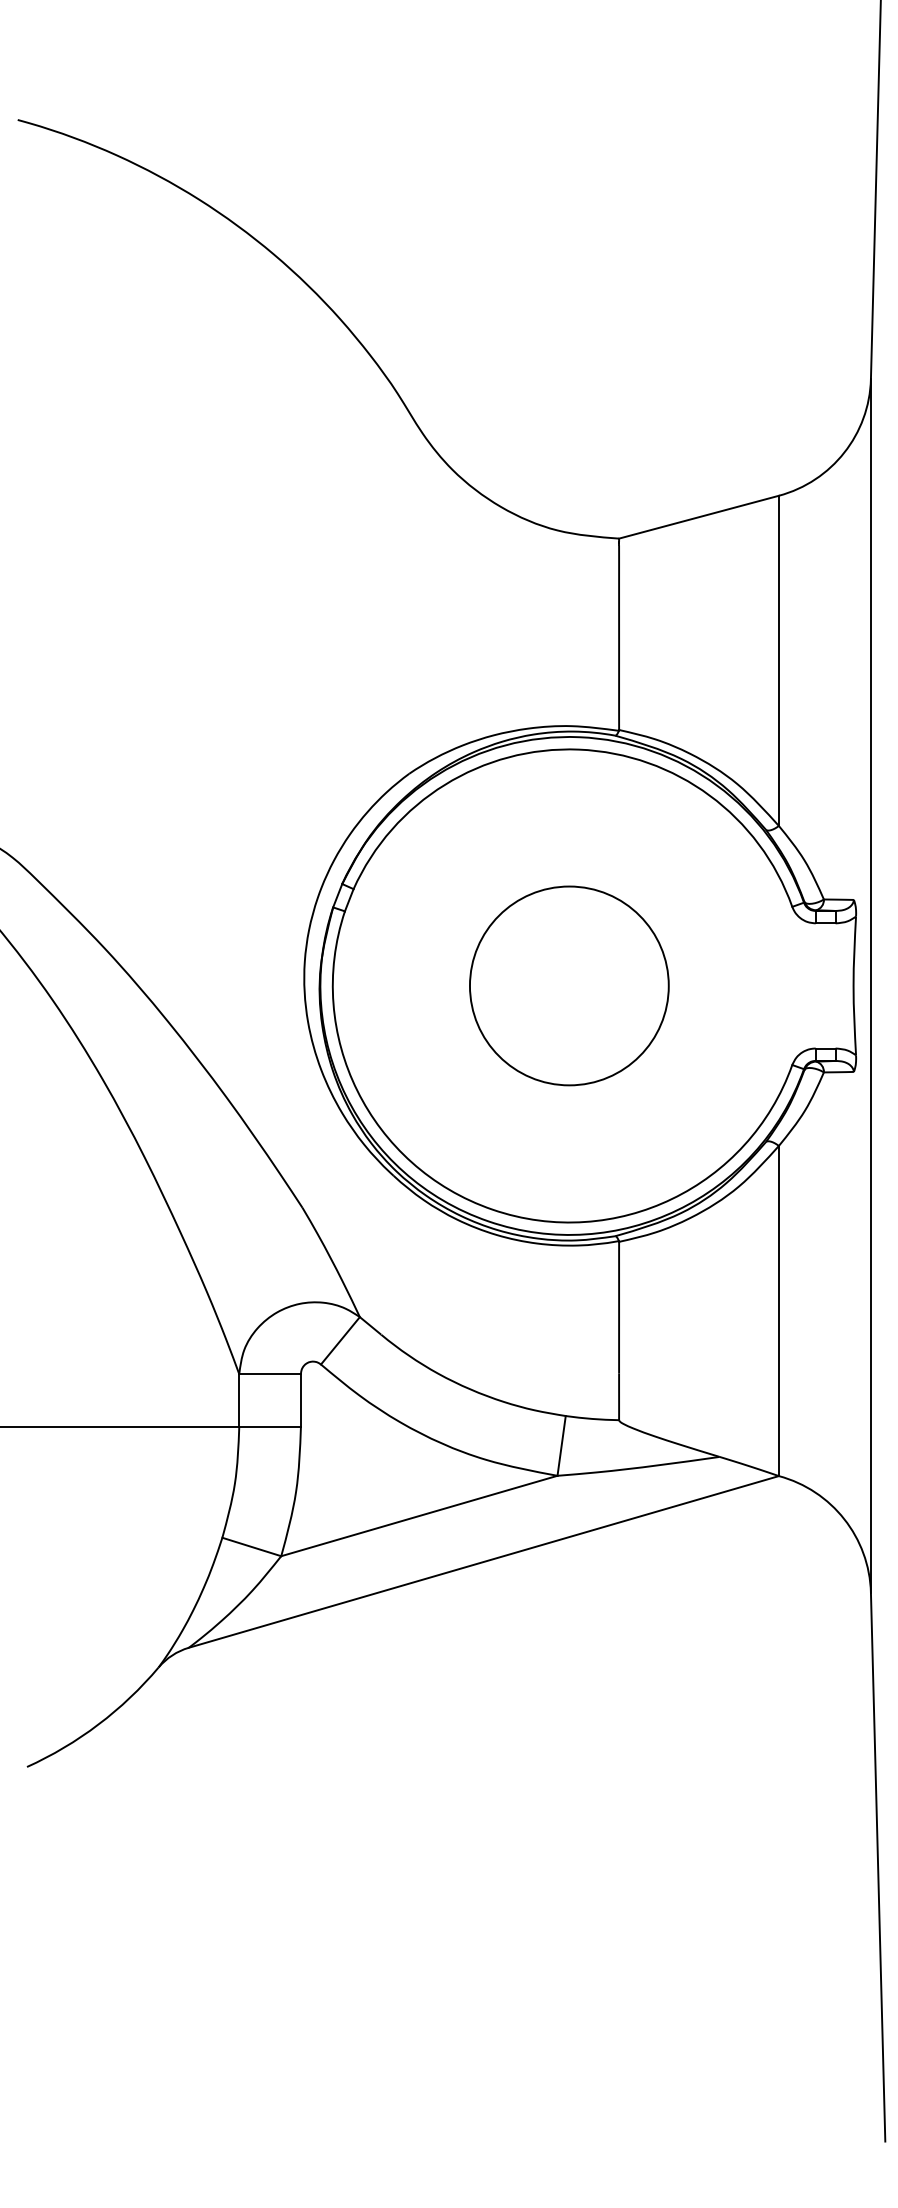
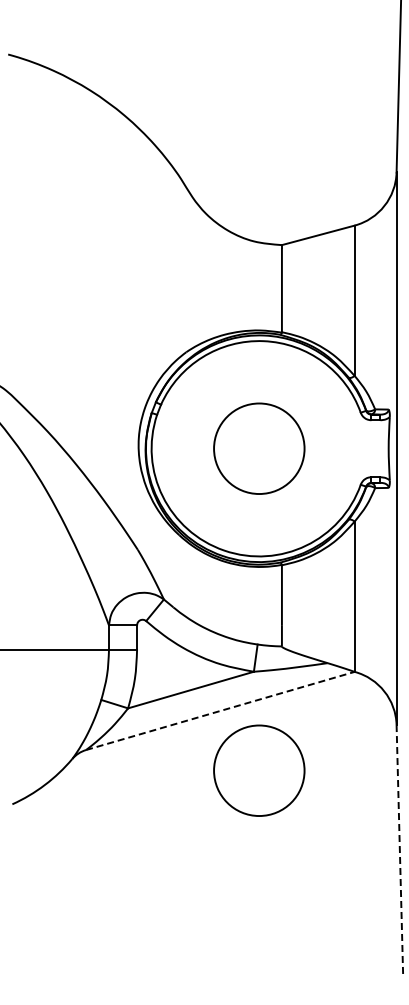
line: (484, 1560) -> (220, 710), solid -> dashed
circle: (569, 1692) -> (259, 770), added
line: (877, 1866) -> (399, 849), solid -> dashed

